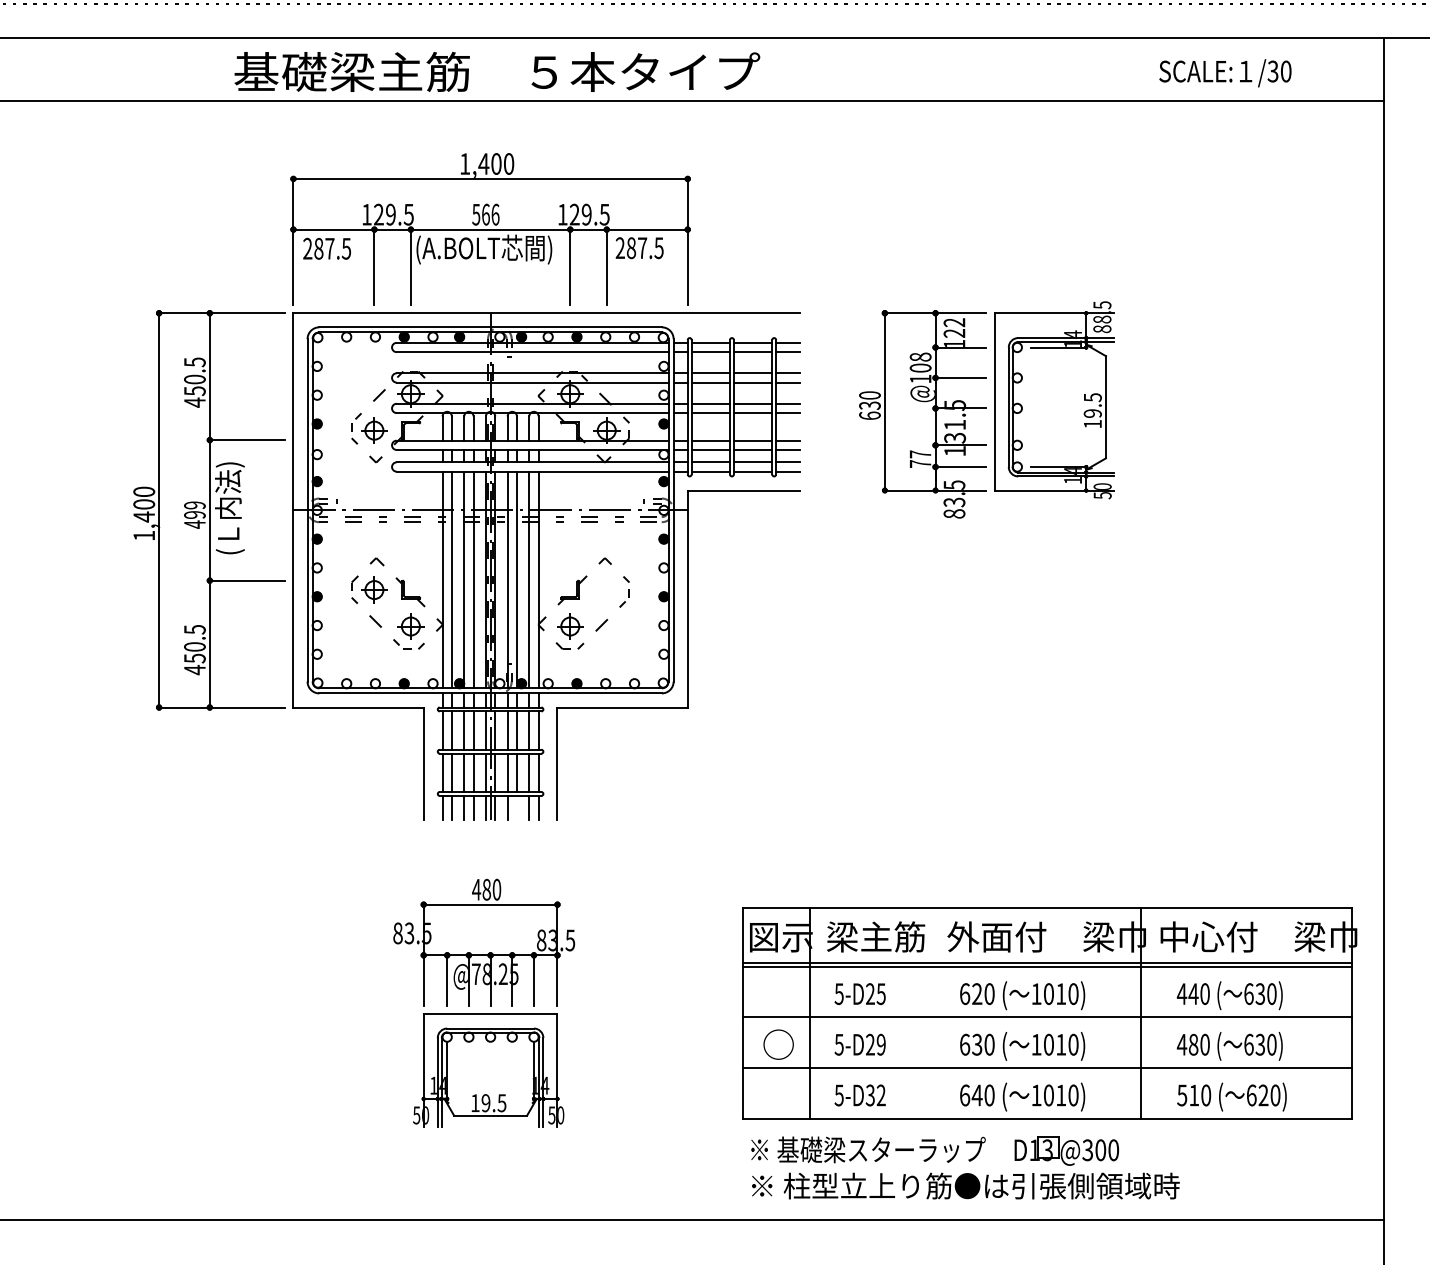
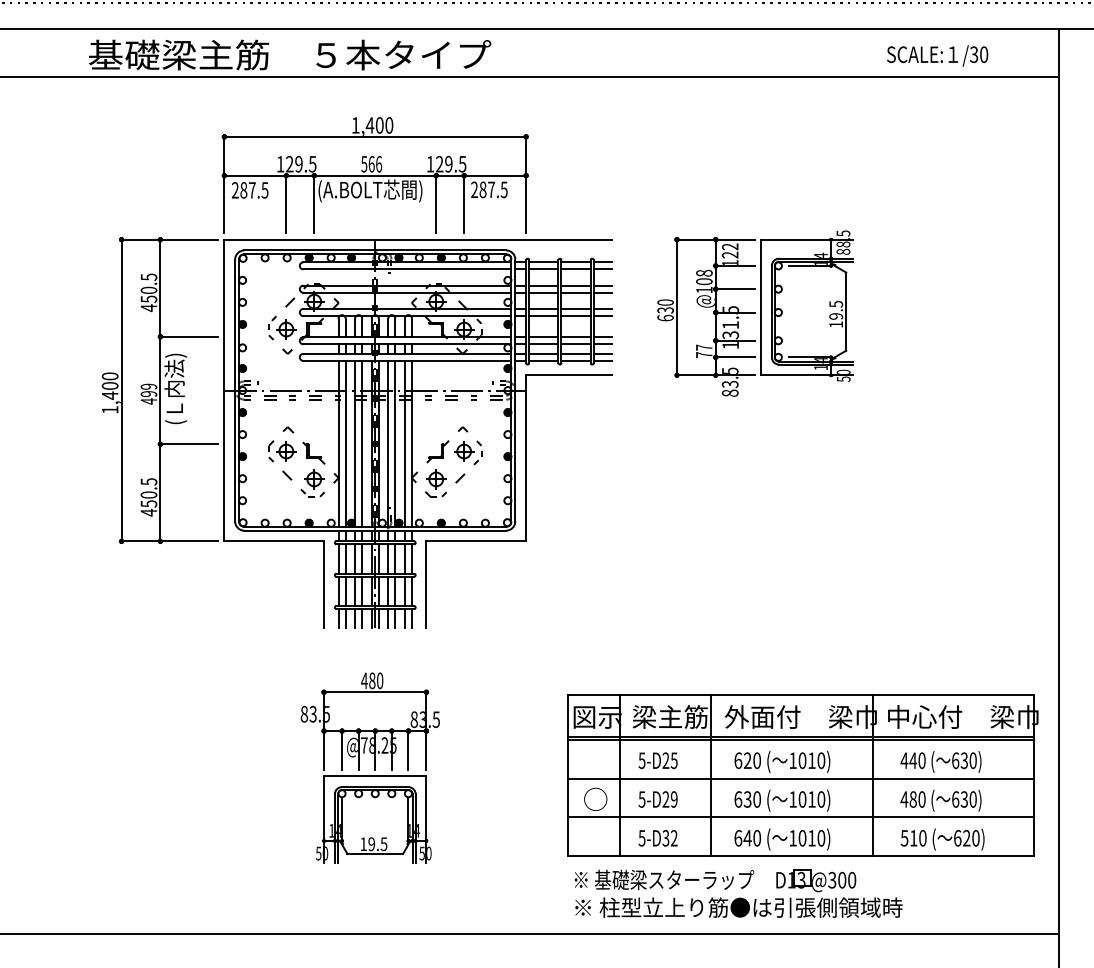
text: (497, 71) -> (290, 54), moved
part: (606, 589) -> (463, 451), added
line: (516, 807) -> (395, 617), added
line: (929, 1012) -> (711, 774), added

